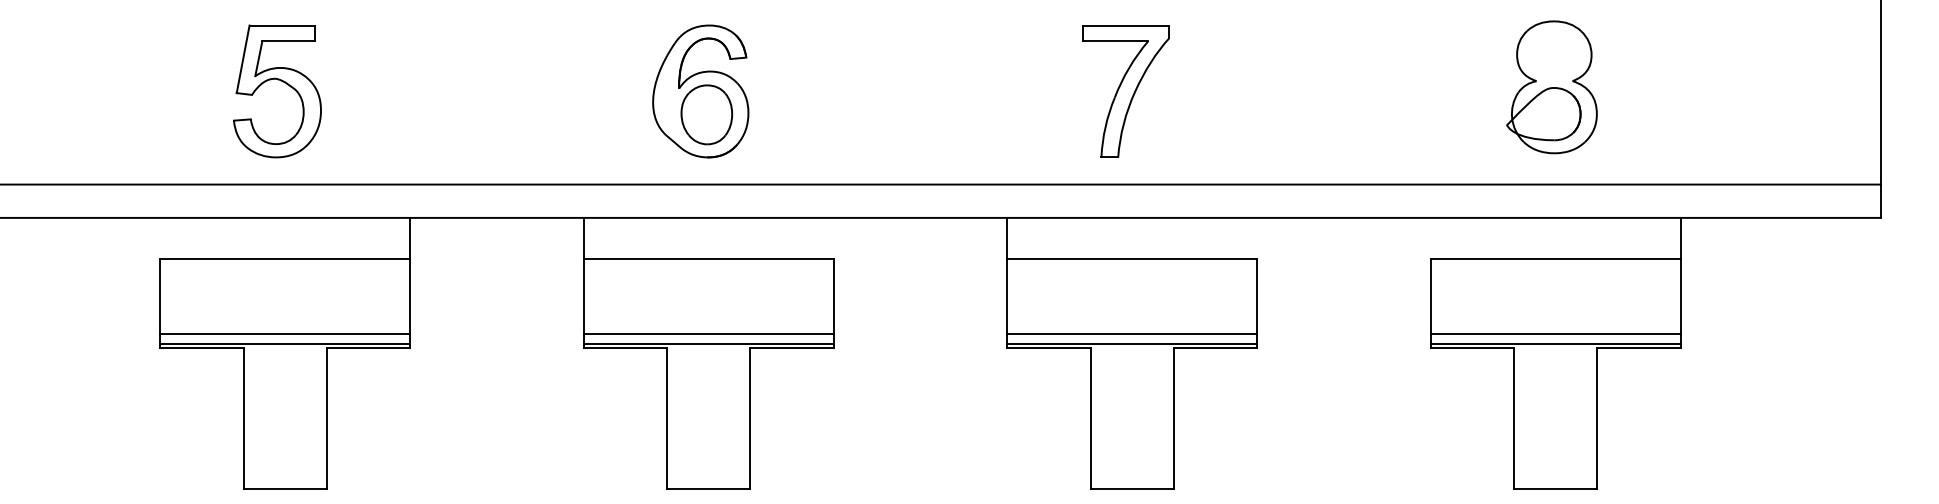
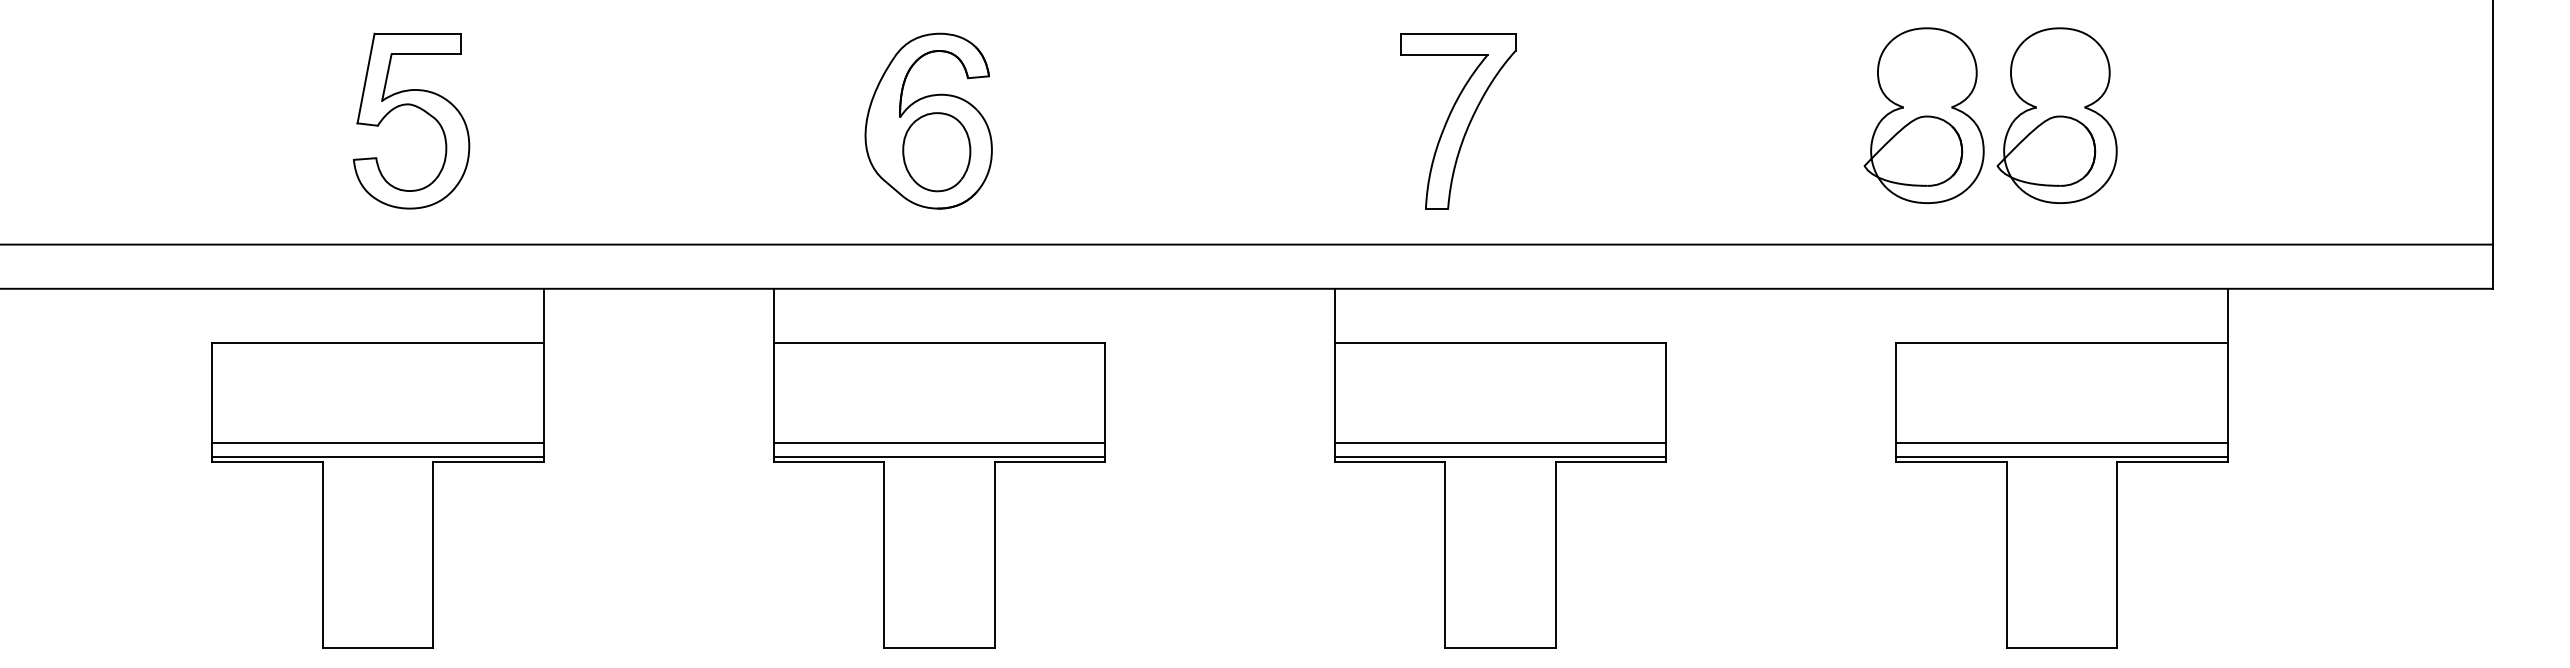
part: (282, 81) -> (418, 108), moved
part: (1451, 87) -> (1923, 115), added
part: (1126, 91) -> (1458, 121), moved

